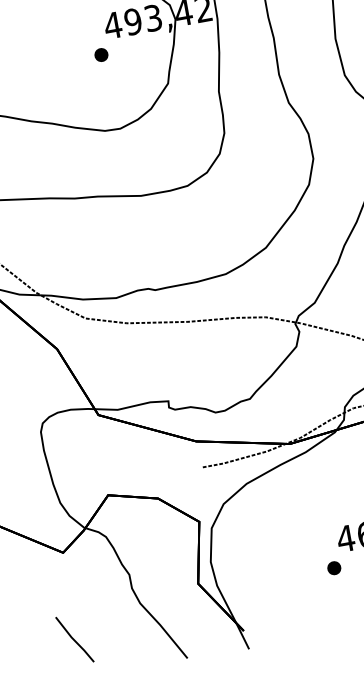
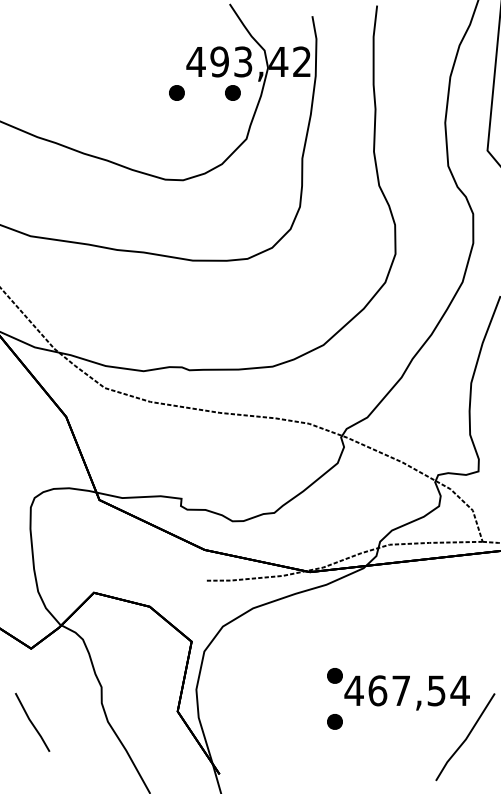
part: (148, 45) -> (232, 92), added
part: (326, 528) -> (334, 675), added
line: (74, 639) -> (32, 722), moved

